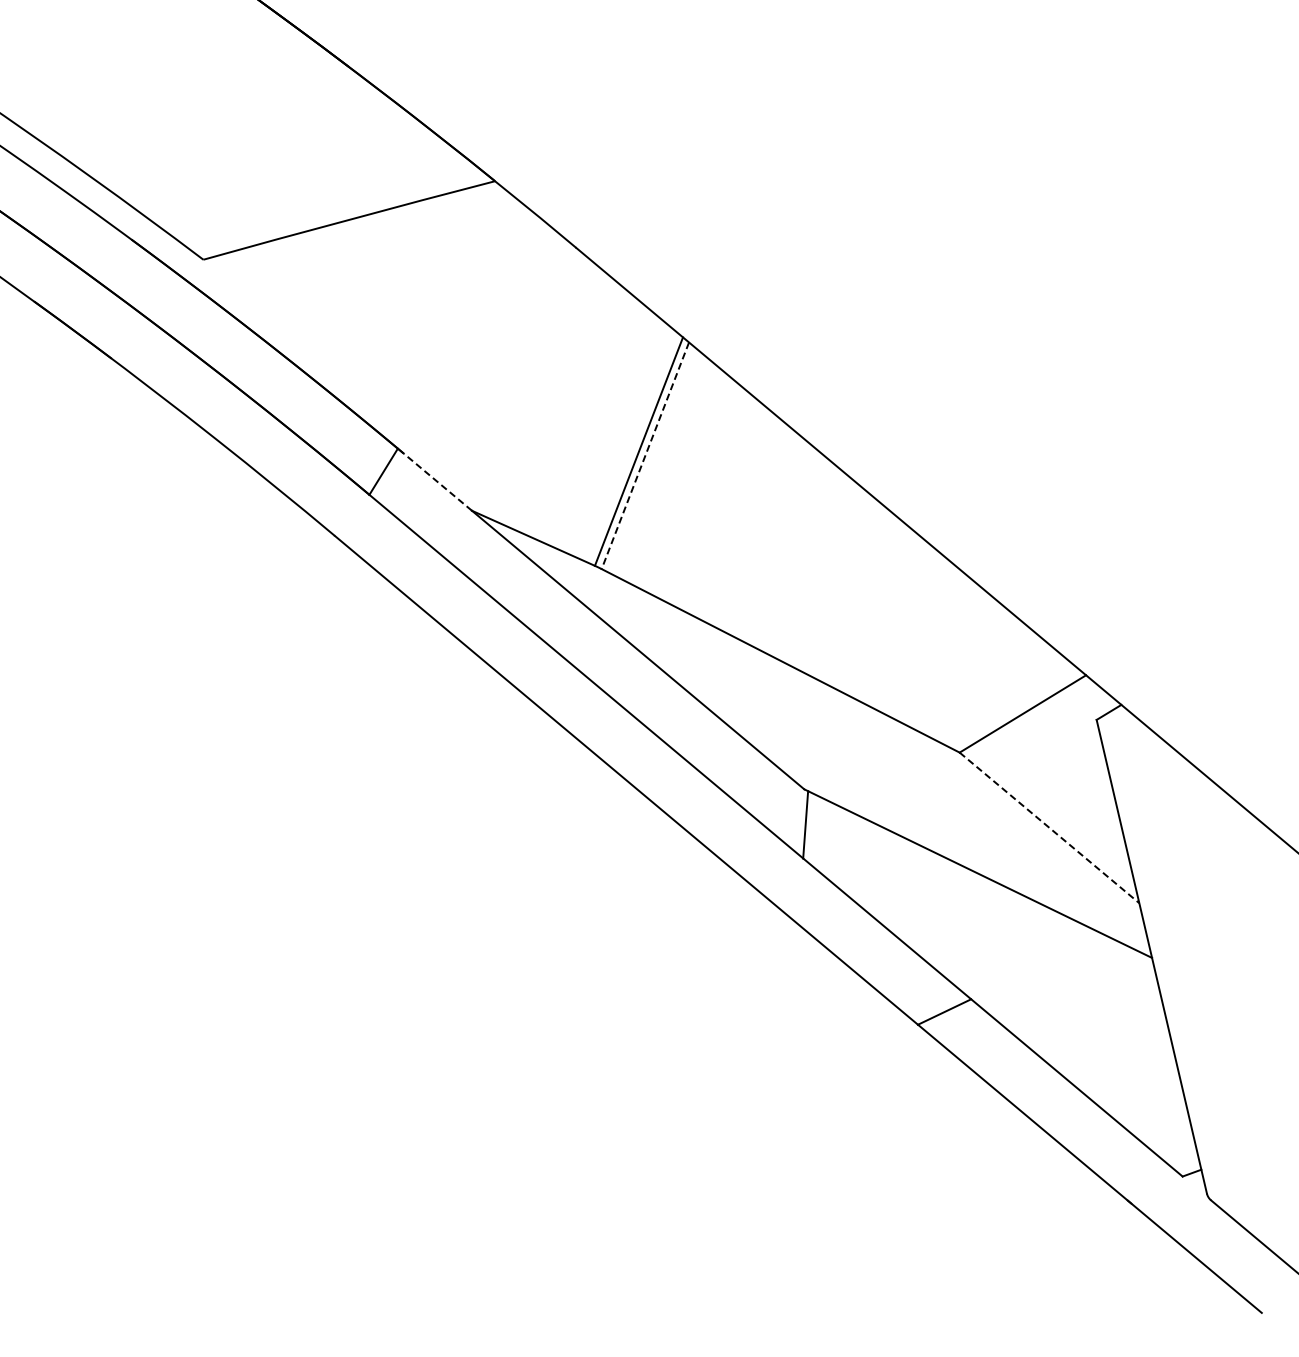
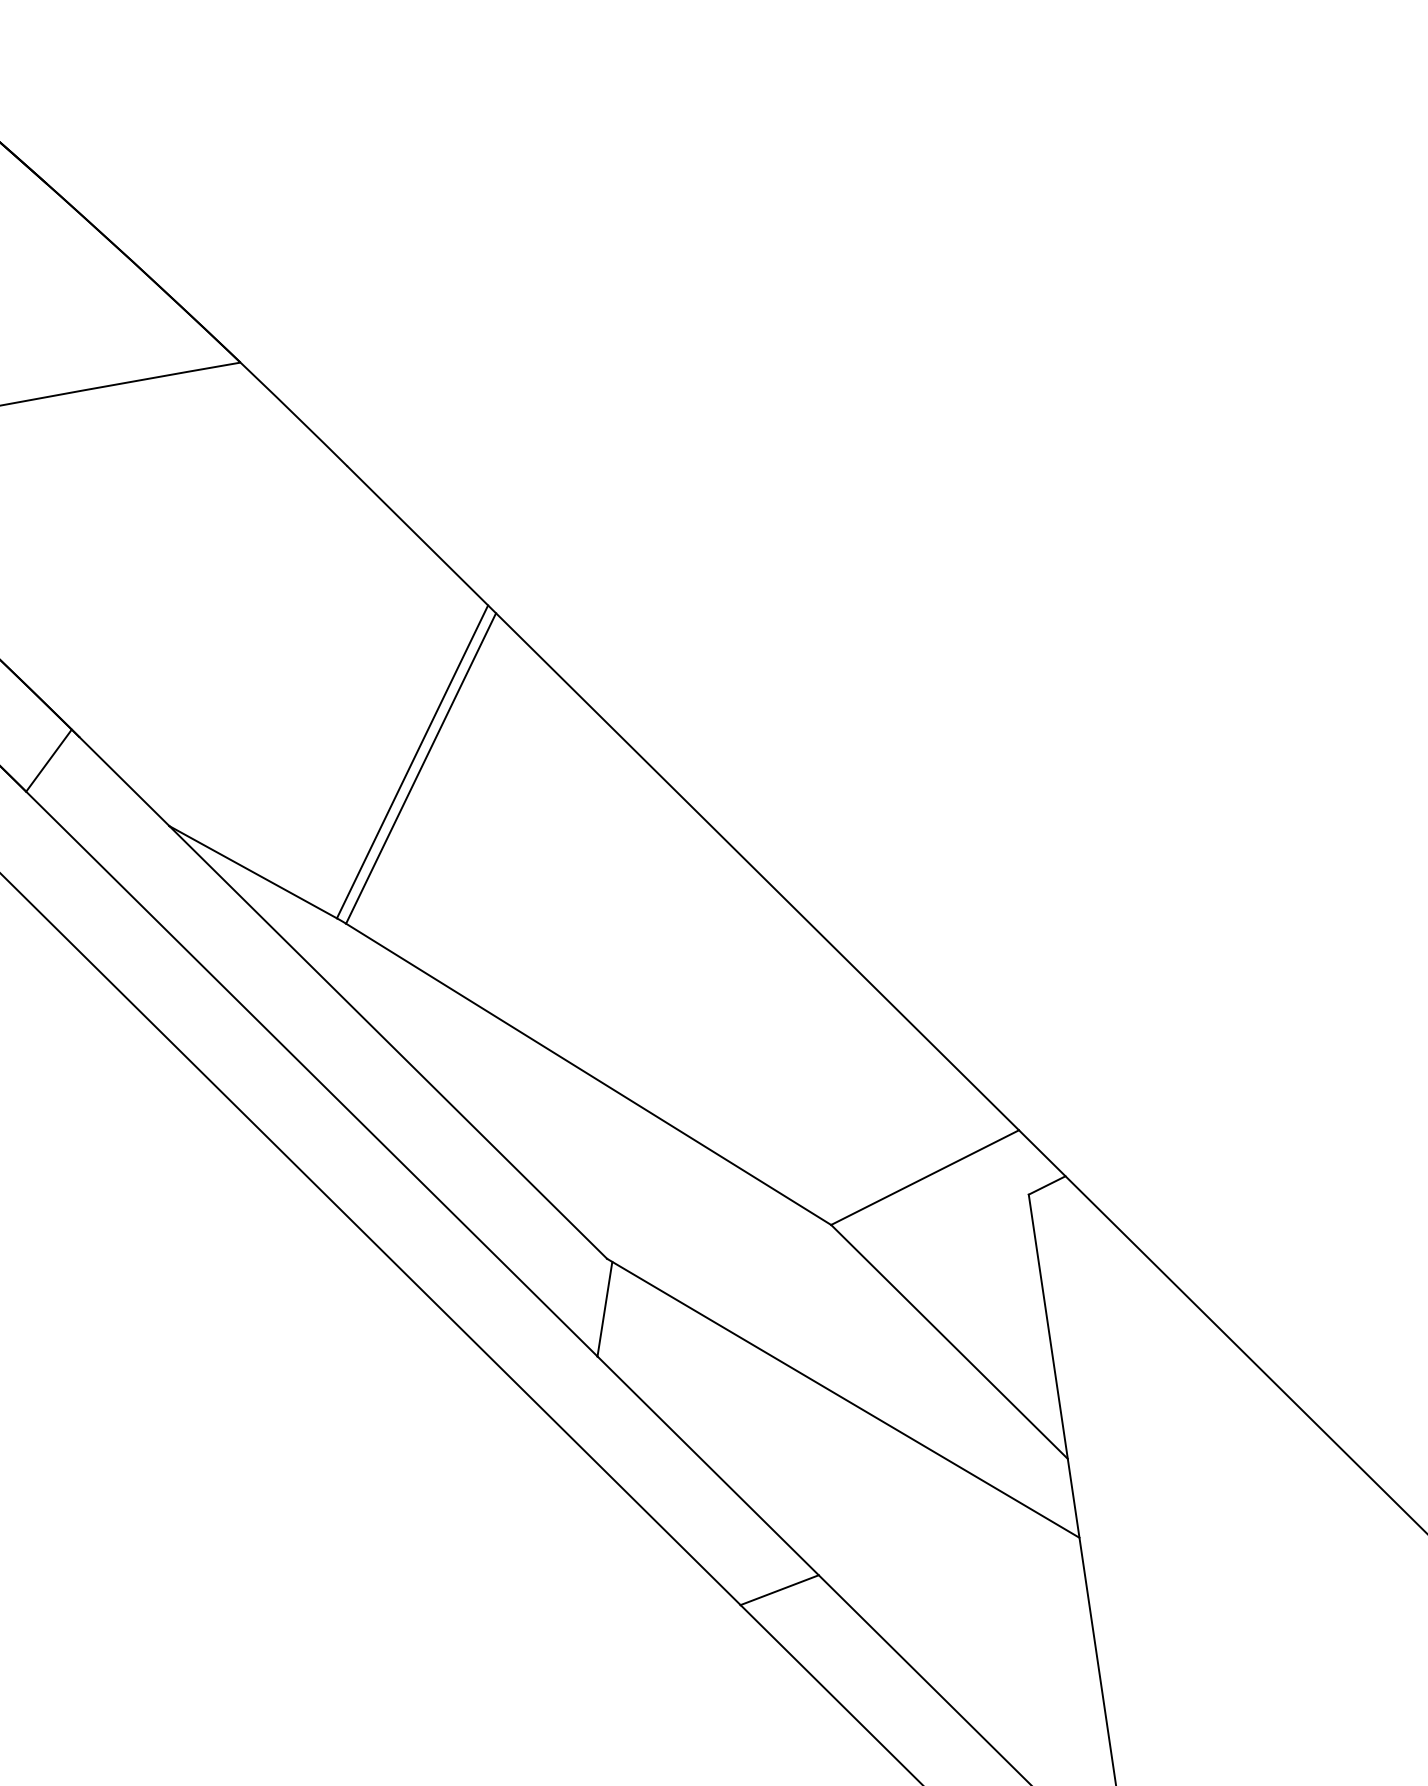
line: (645, 456) -> (421, 769), dashed -> solid
line: (437, 481) -> (124, 780), dashed -> solid
line: (1049, 828) -> (949, 1342), dashed -> solid

